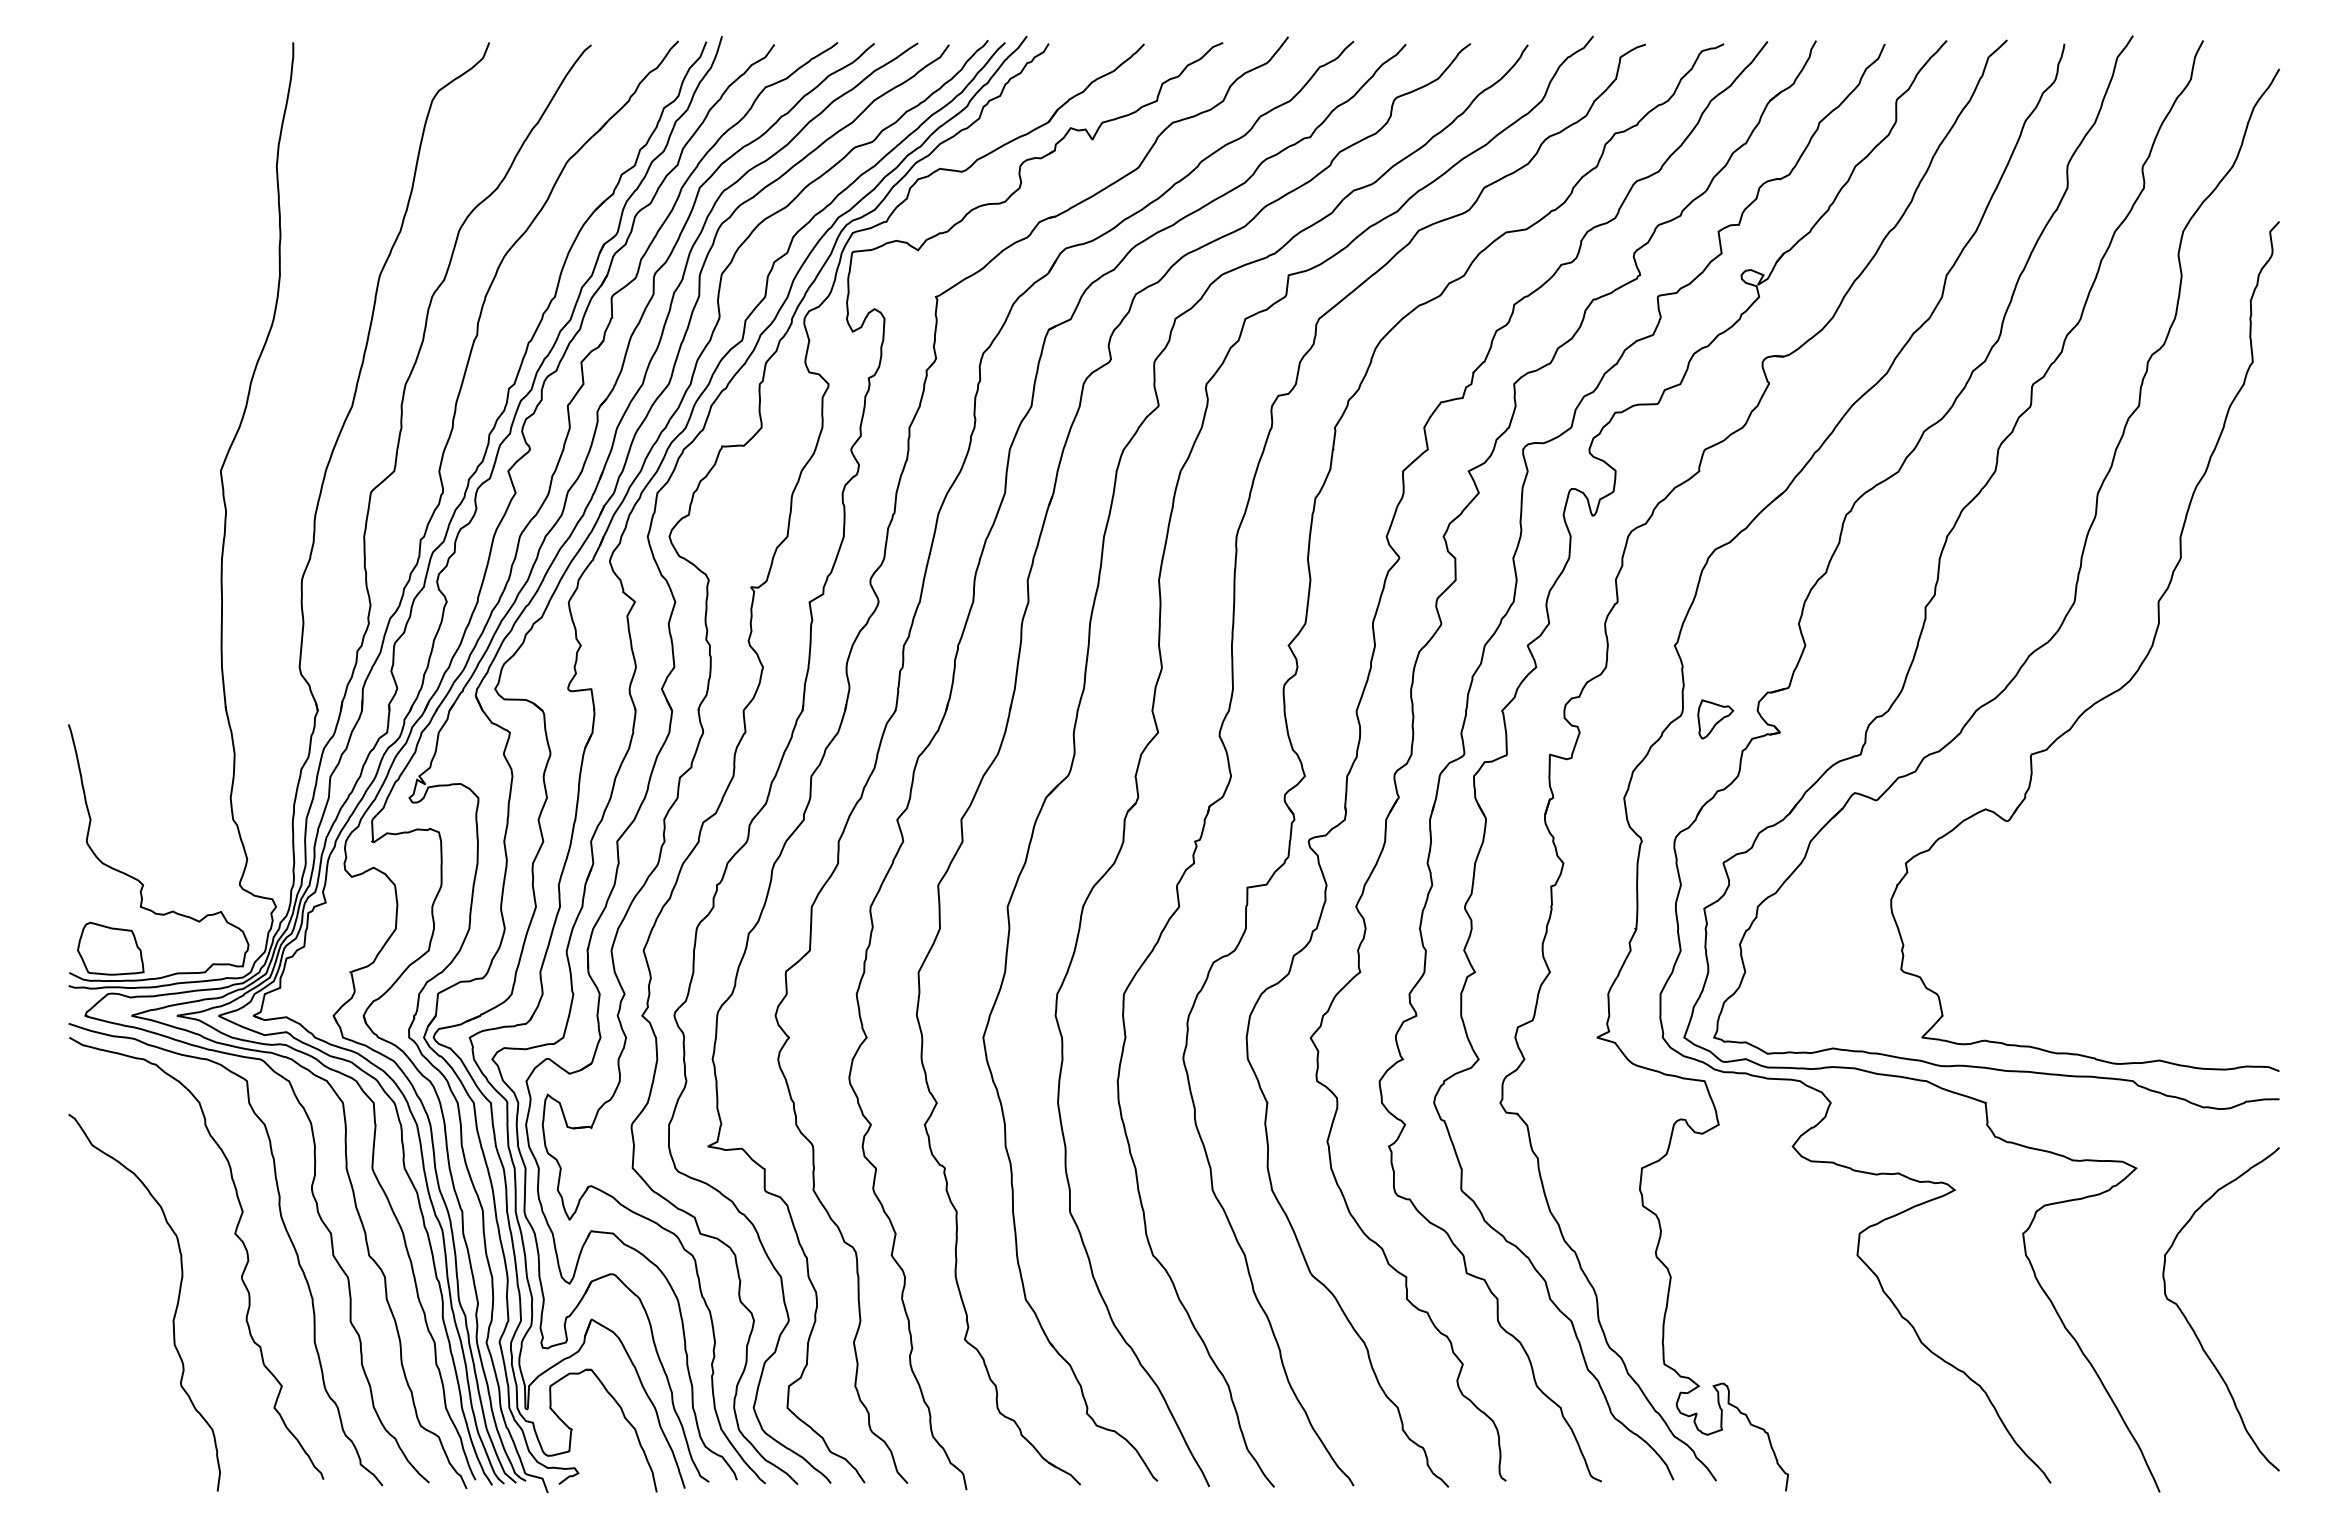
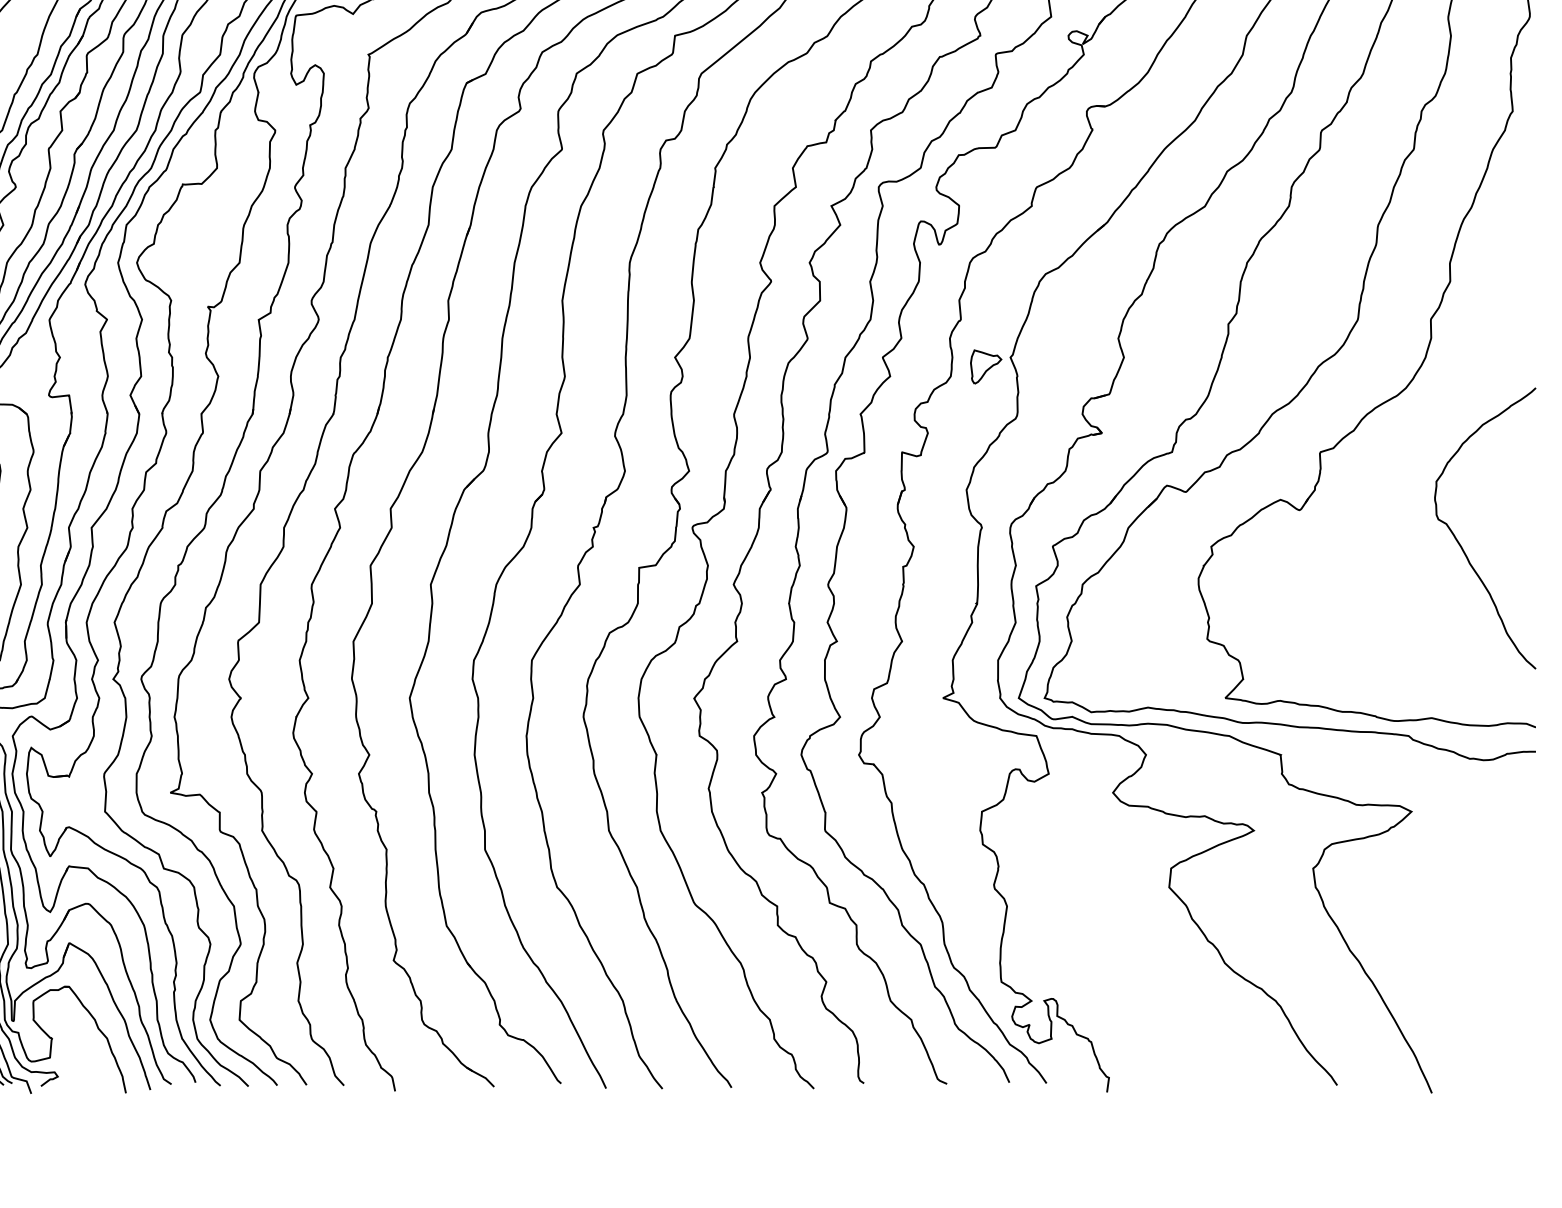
part: (1715, 719) -> (985, 367), moved
curve: (2193, 1328) -> (1461, 545), moved

